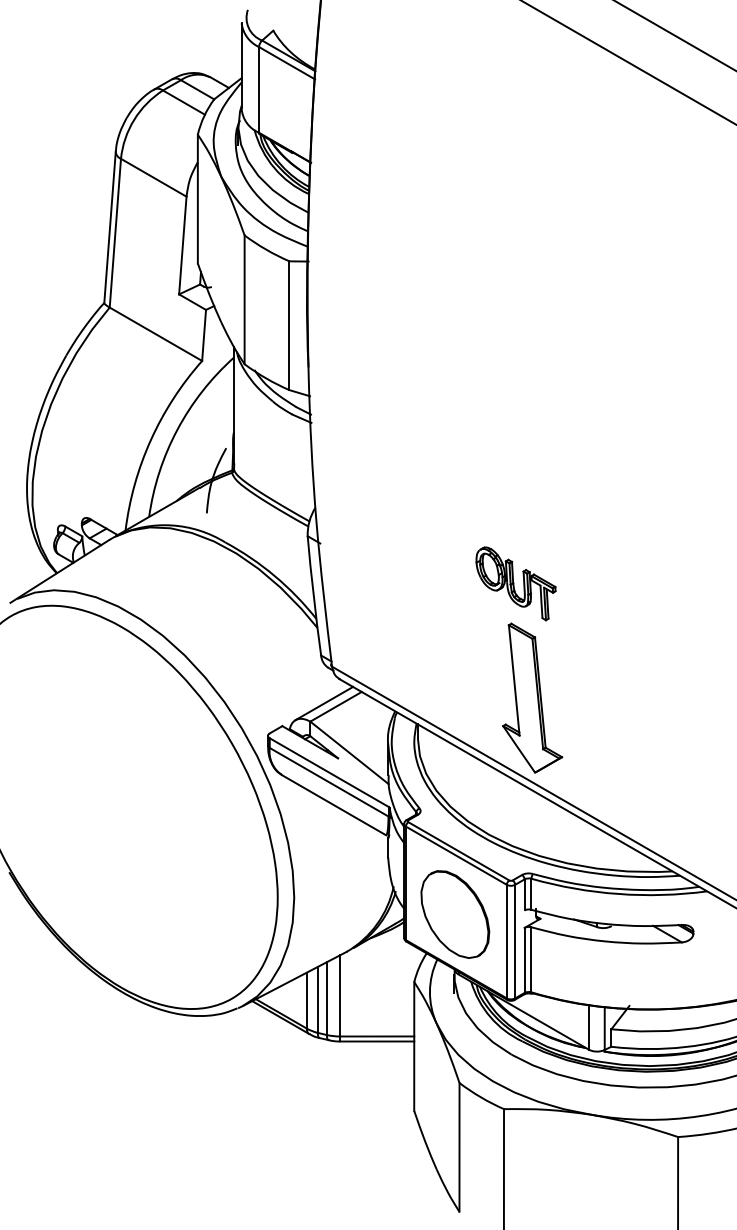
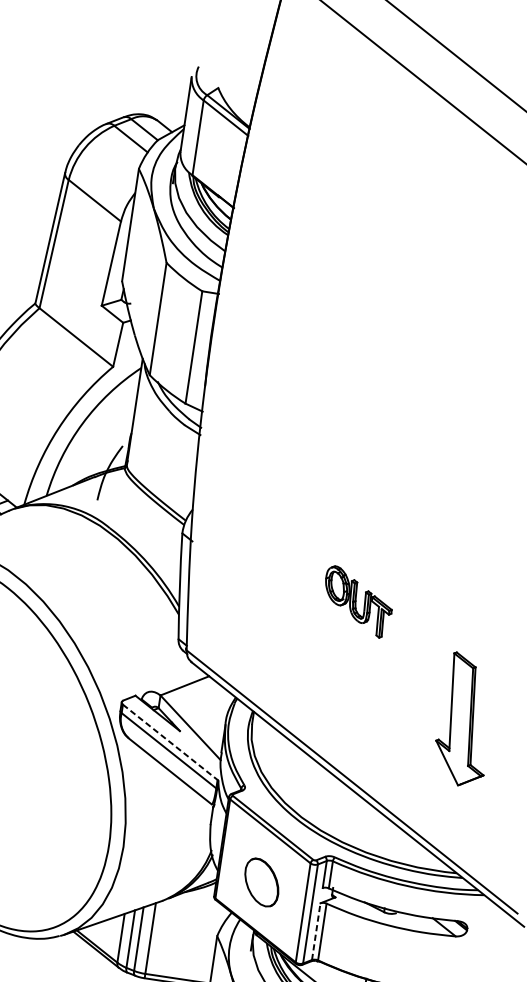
part: (532, 697) -> (465, 719), moved
line: (324, 703) -> (175, 681), removed
line: (329, 772) -> (170, 742), solid -> dashed
part: (455, 914) -> (261, 882), size x0.6
line: (524, 960) -> (316, 931), solid -> dashed

